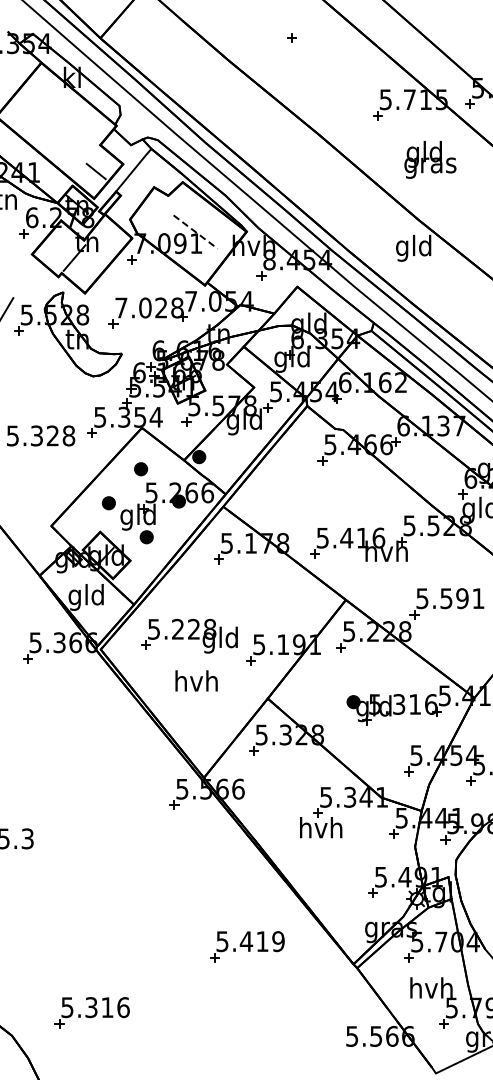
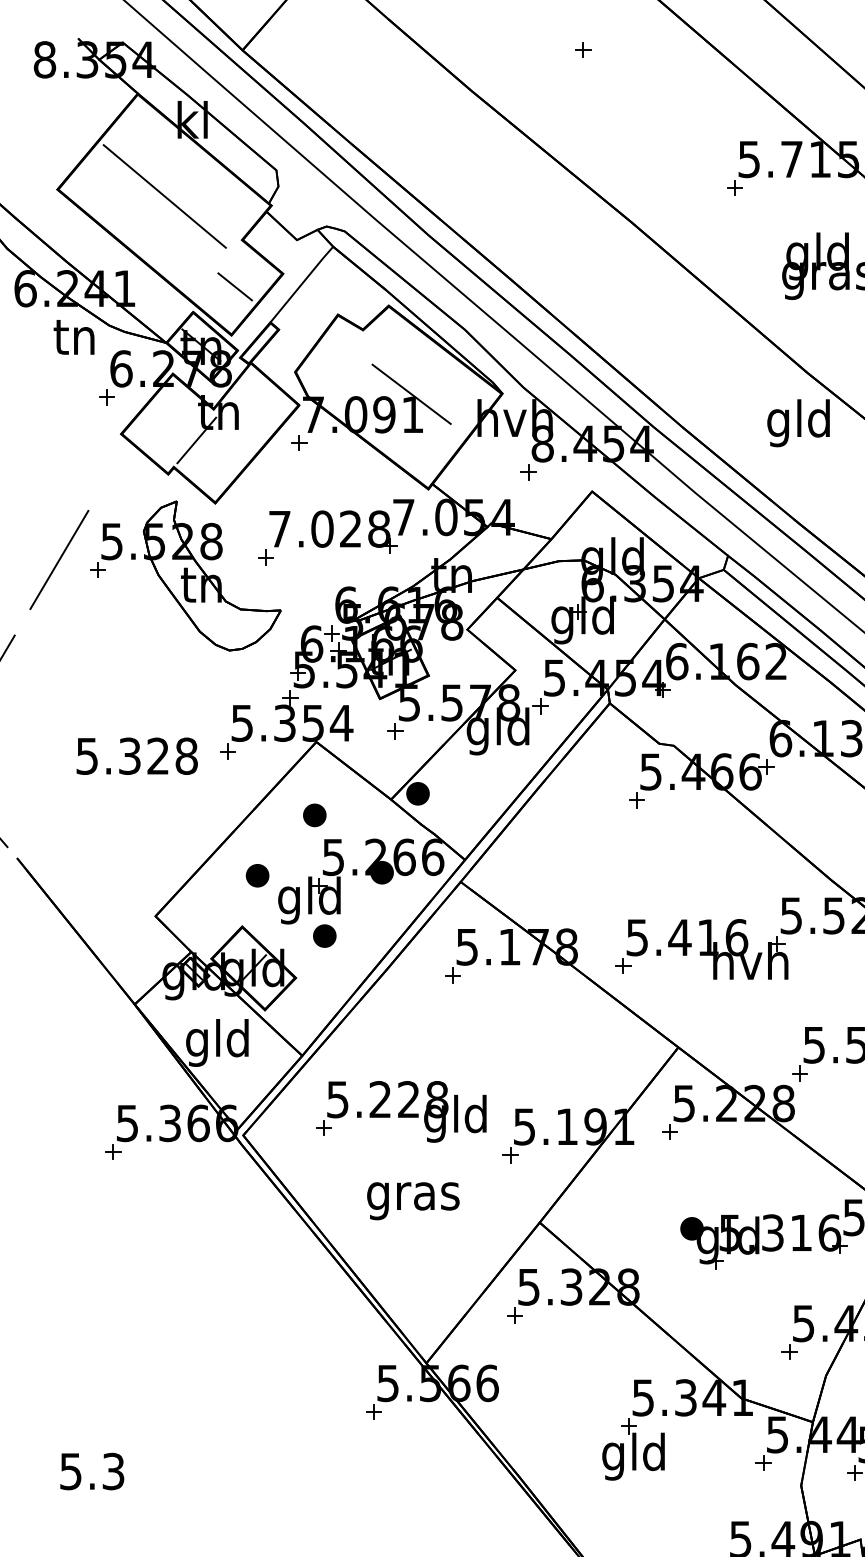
line: (56, 120) -> (164, 196), added
line: (195, 232) -> (411, 395), dashed -> solid
text: (196, 683) -> (413, 1195), hvh -> gras
text: (321, 830) -> (635, 1456), hvh -> gld

